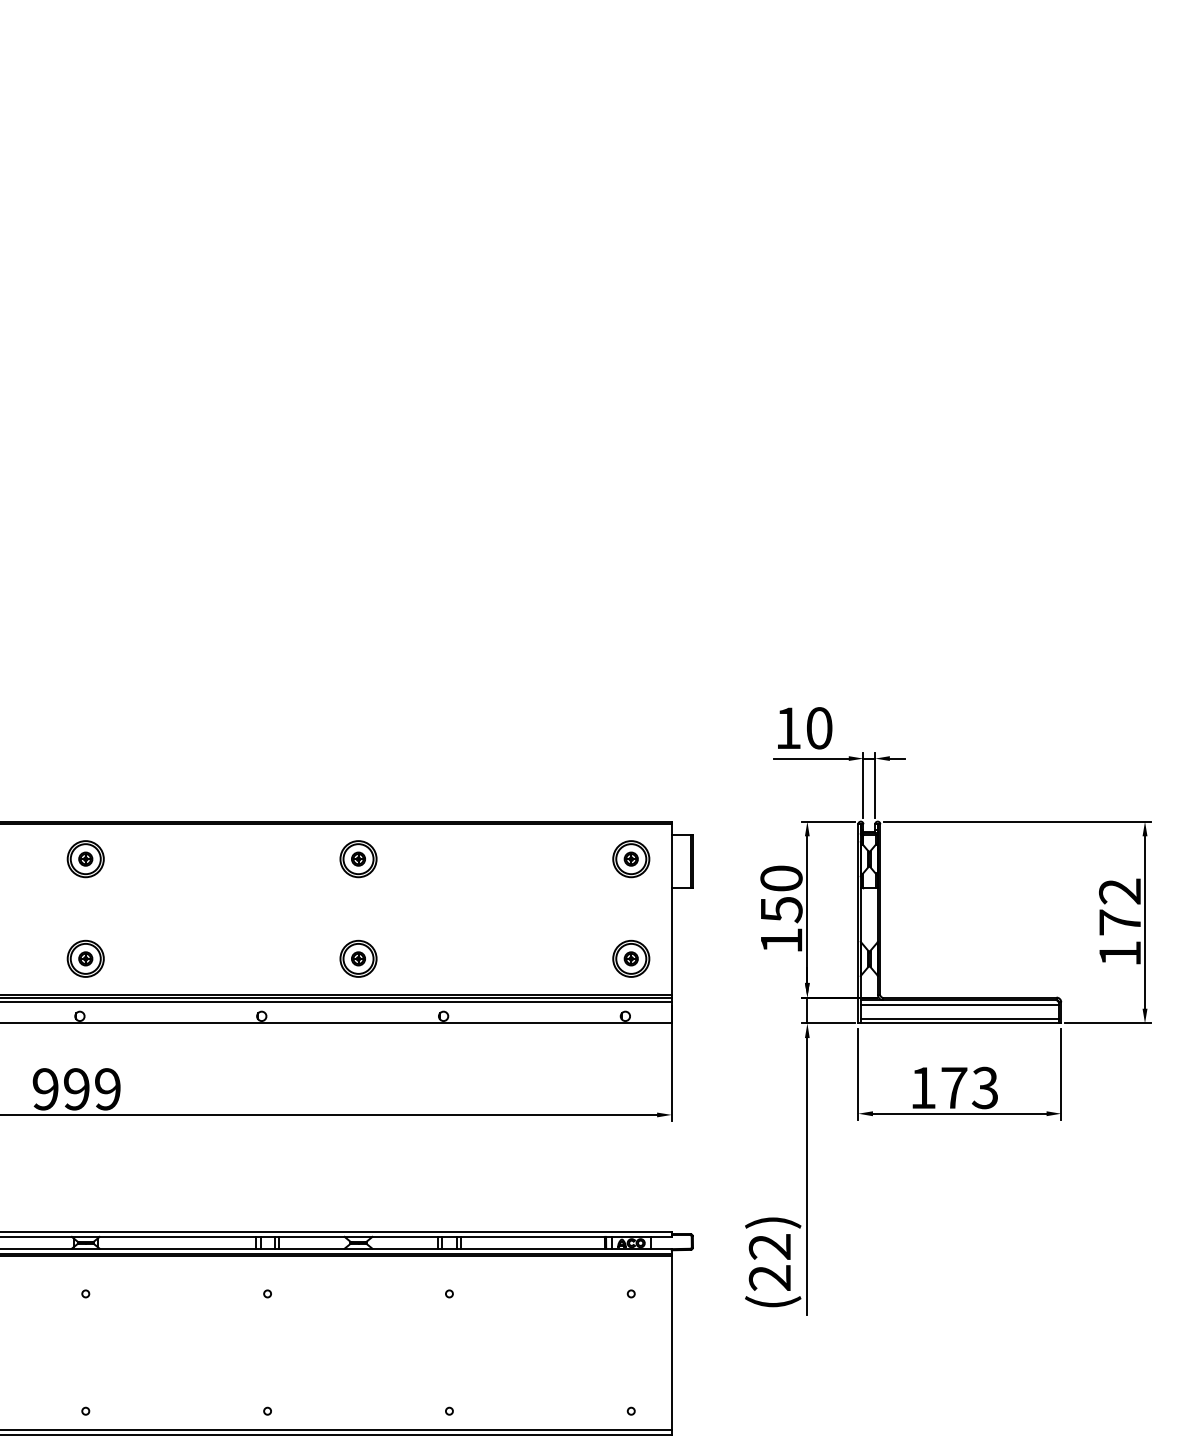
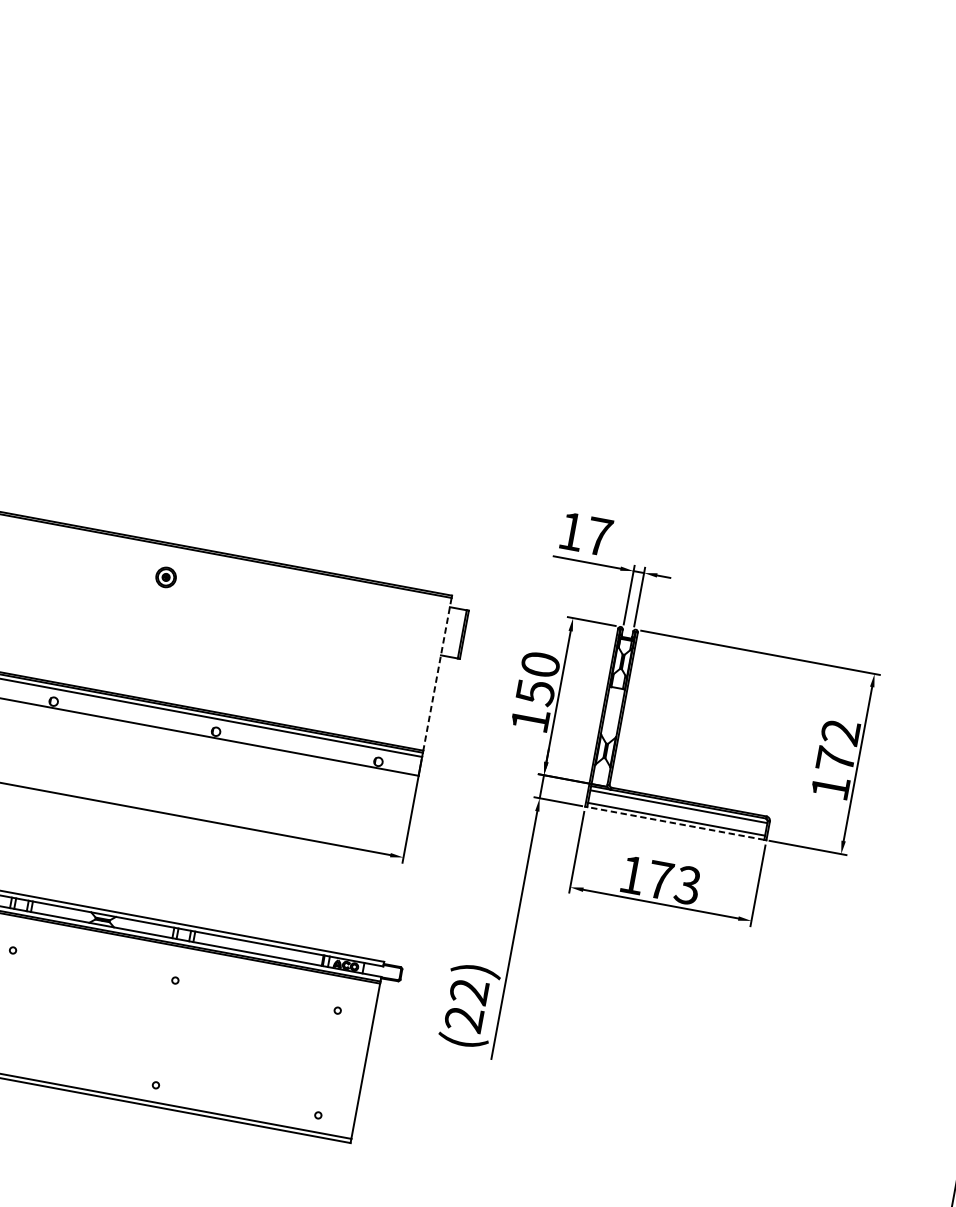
text: (819, 728) -> (599, 536), 10 -> 17
part: (358, 859) -> (166, 577), size x0.6
part: (631, 859) -> (409, 622), removed
line: (671, 909) -> (437, 674), solid -> dashed
part: (358, 958) -> (149, 666), removed
part: (631, 958) -> (393, 711), removed
line: (959, 1023) -> (675, 823), solid -> dashed

